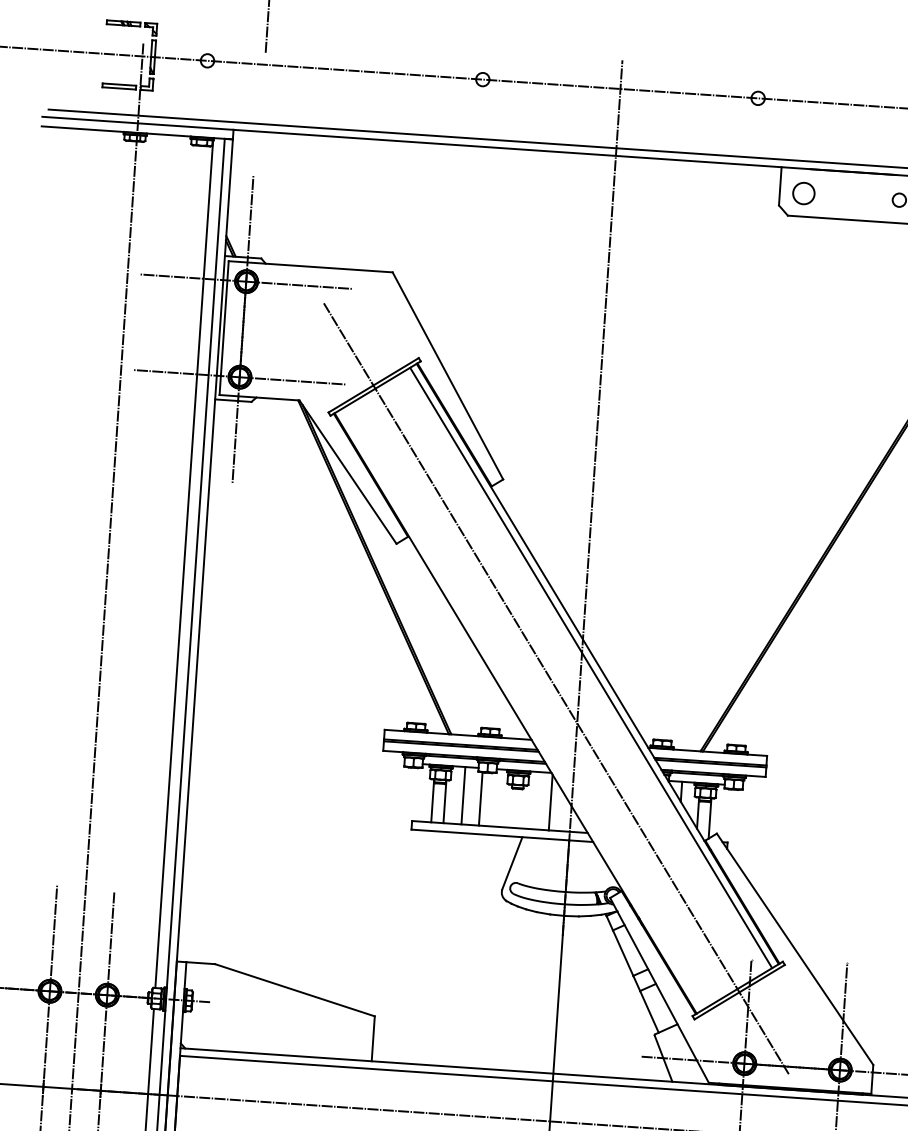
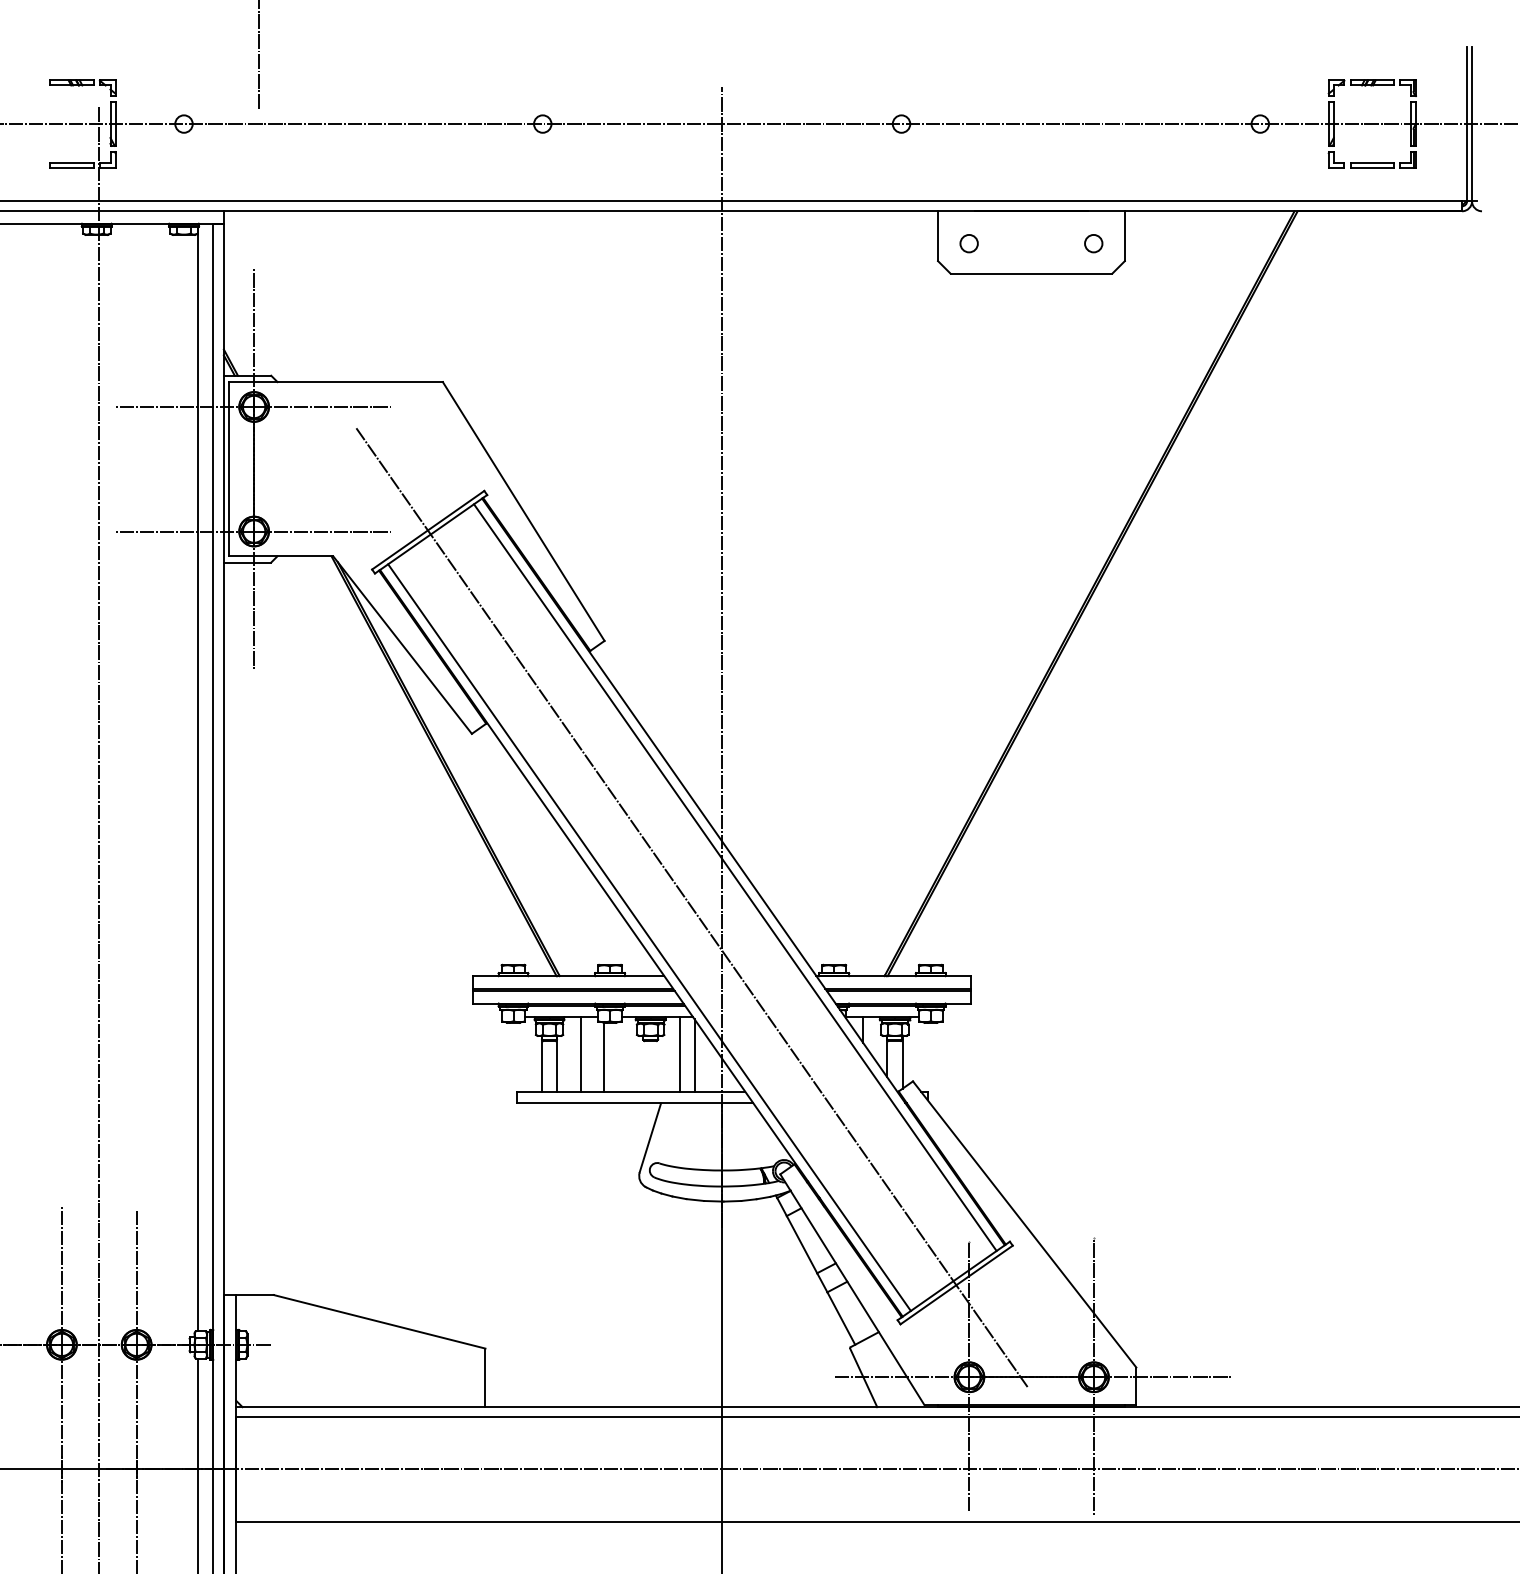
circle: (803, 193) -> (968, 243), size x0.62
line: (522, 709) -> (649, 937), added
line: (539, 800) -> (679, 1054), added

